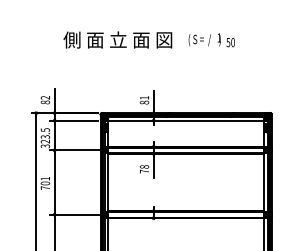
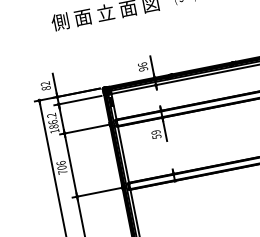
text: (143, 100) -> (142, 67), 81 -> 96
text: (45, 138) -> (53, 123), 323.5 -> 186.2
text: (144, 169) -> (156, 134), 78 -> 59
text: (45, 178) -> (61, 162), 701 -> 706

